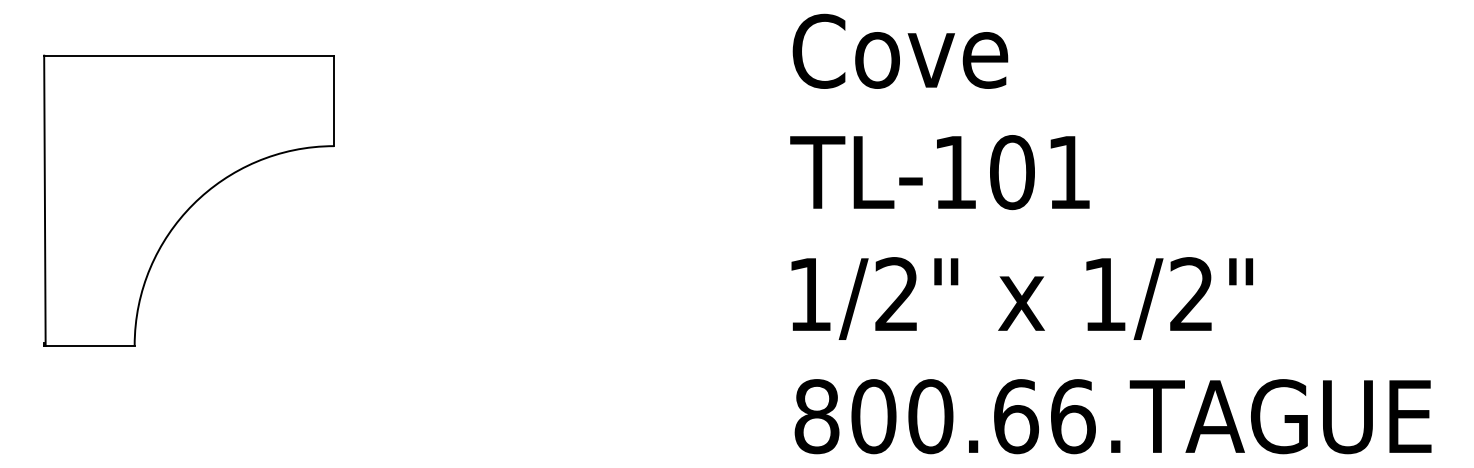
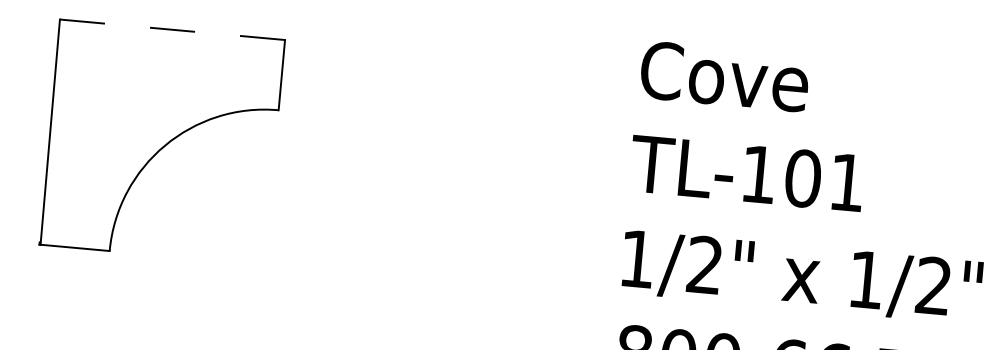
line: (188, 55) -> (171, 29), solid -> dashed

